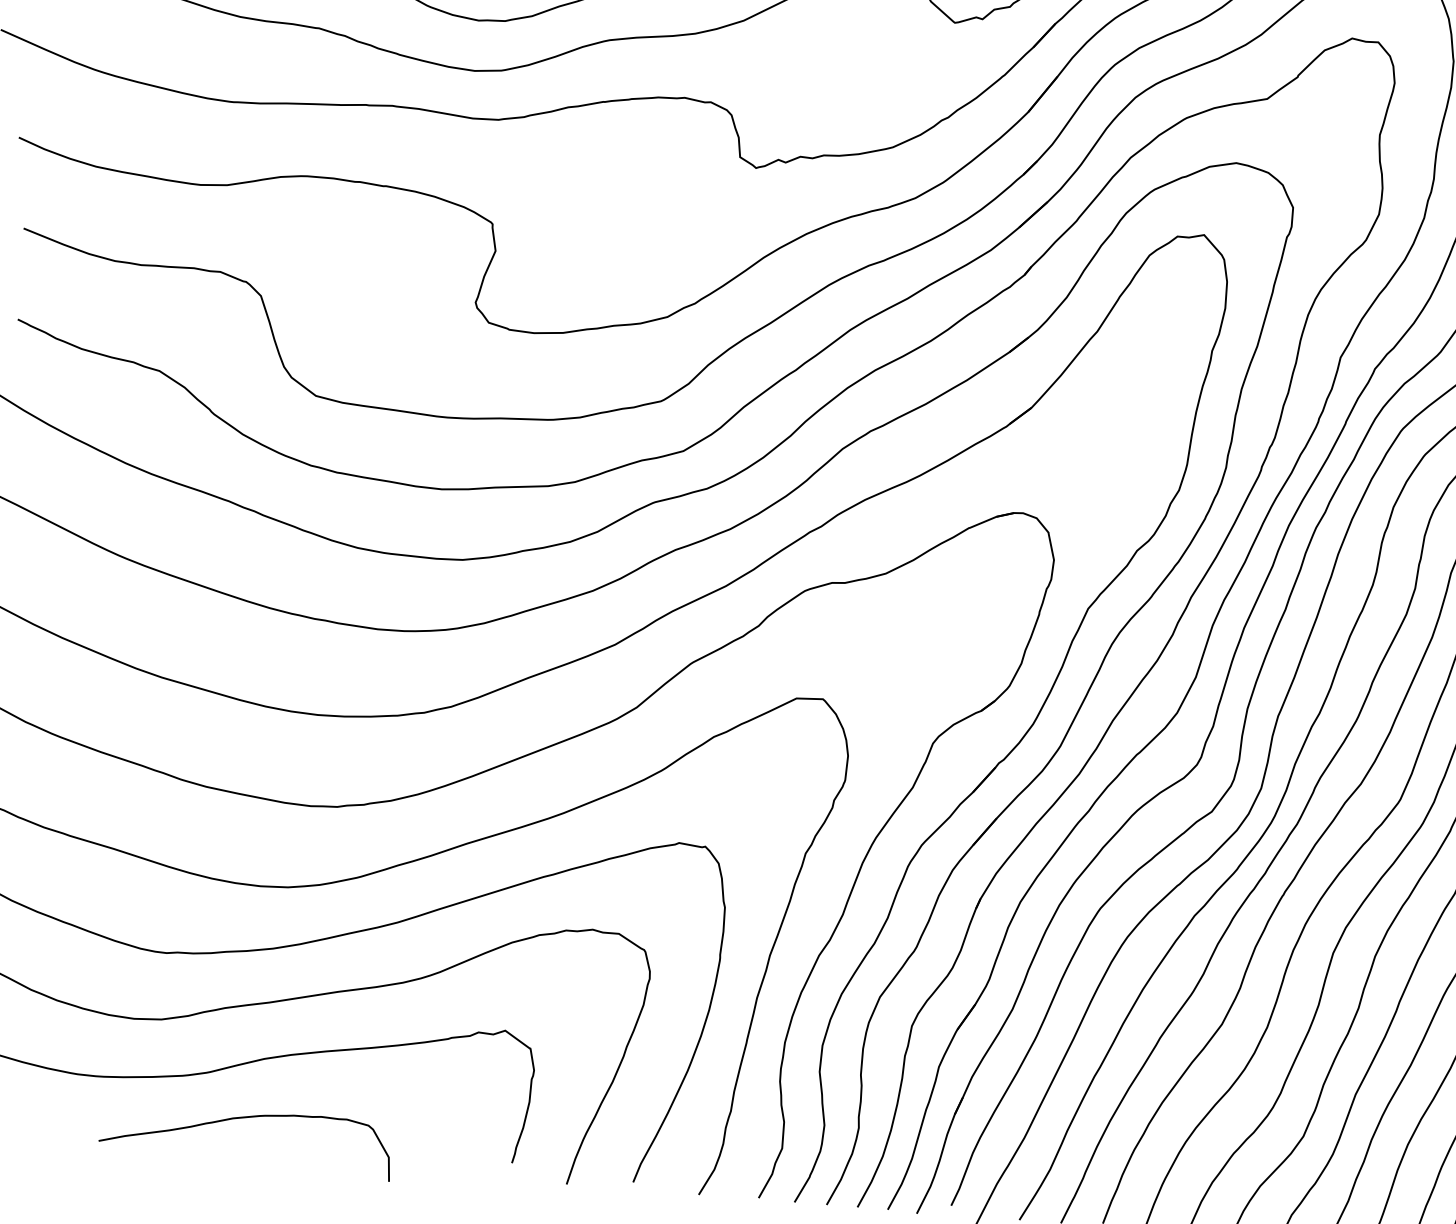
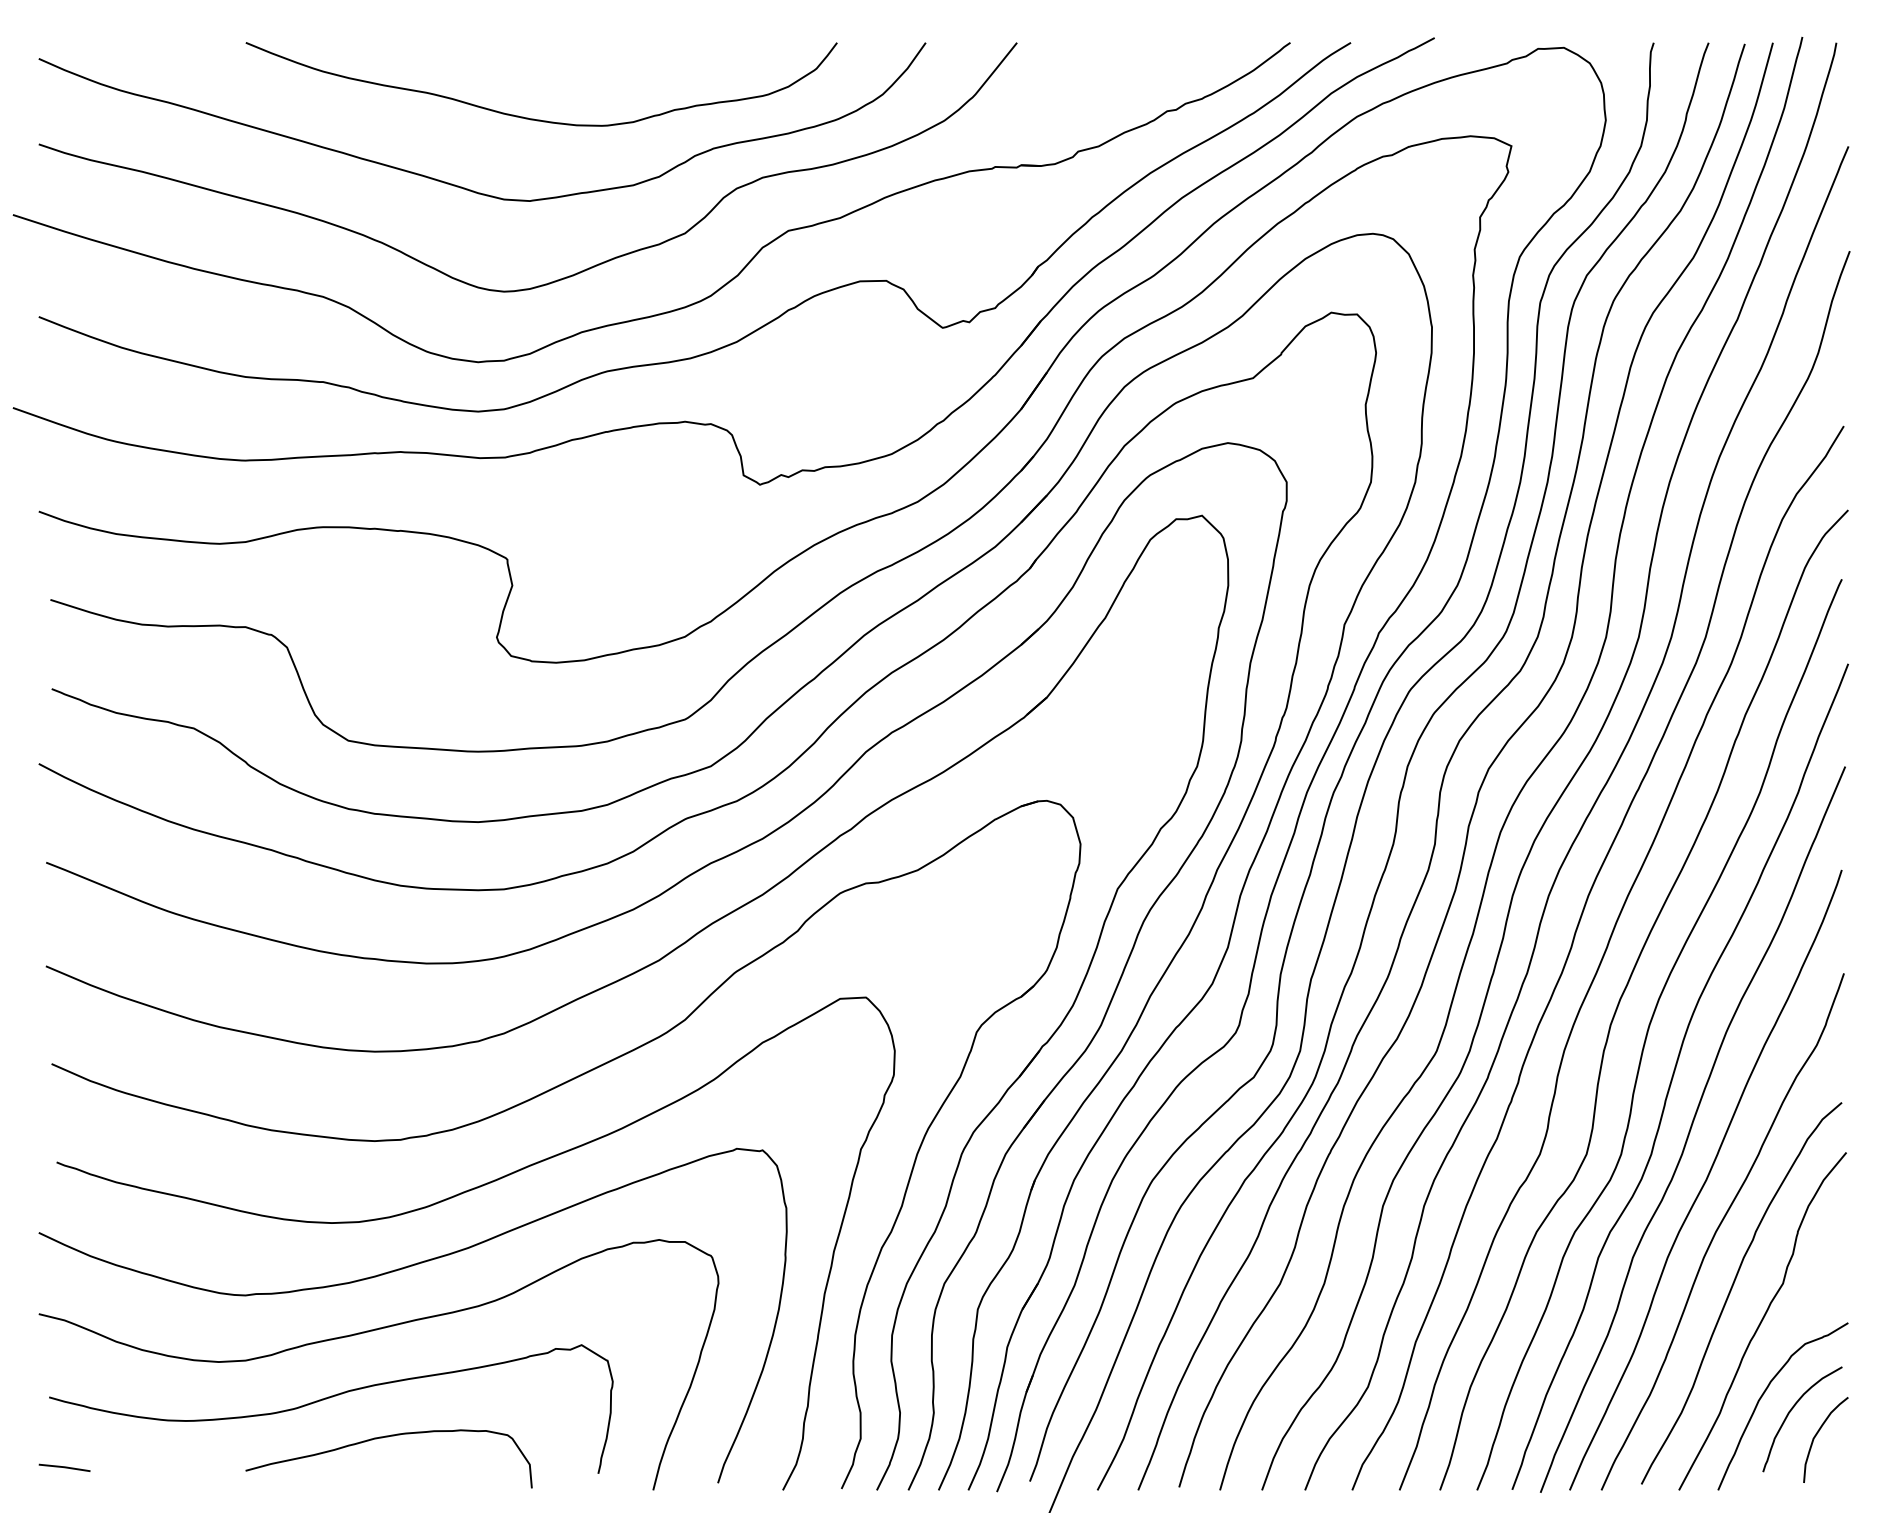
curve: (240, 1118) -> (382, 1438), moved

